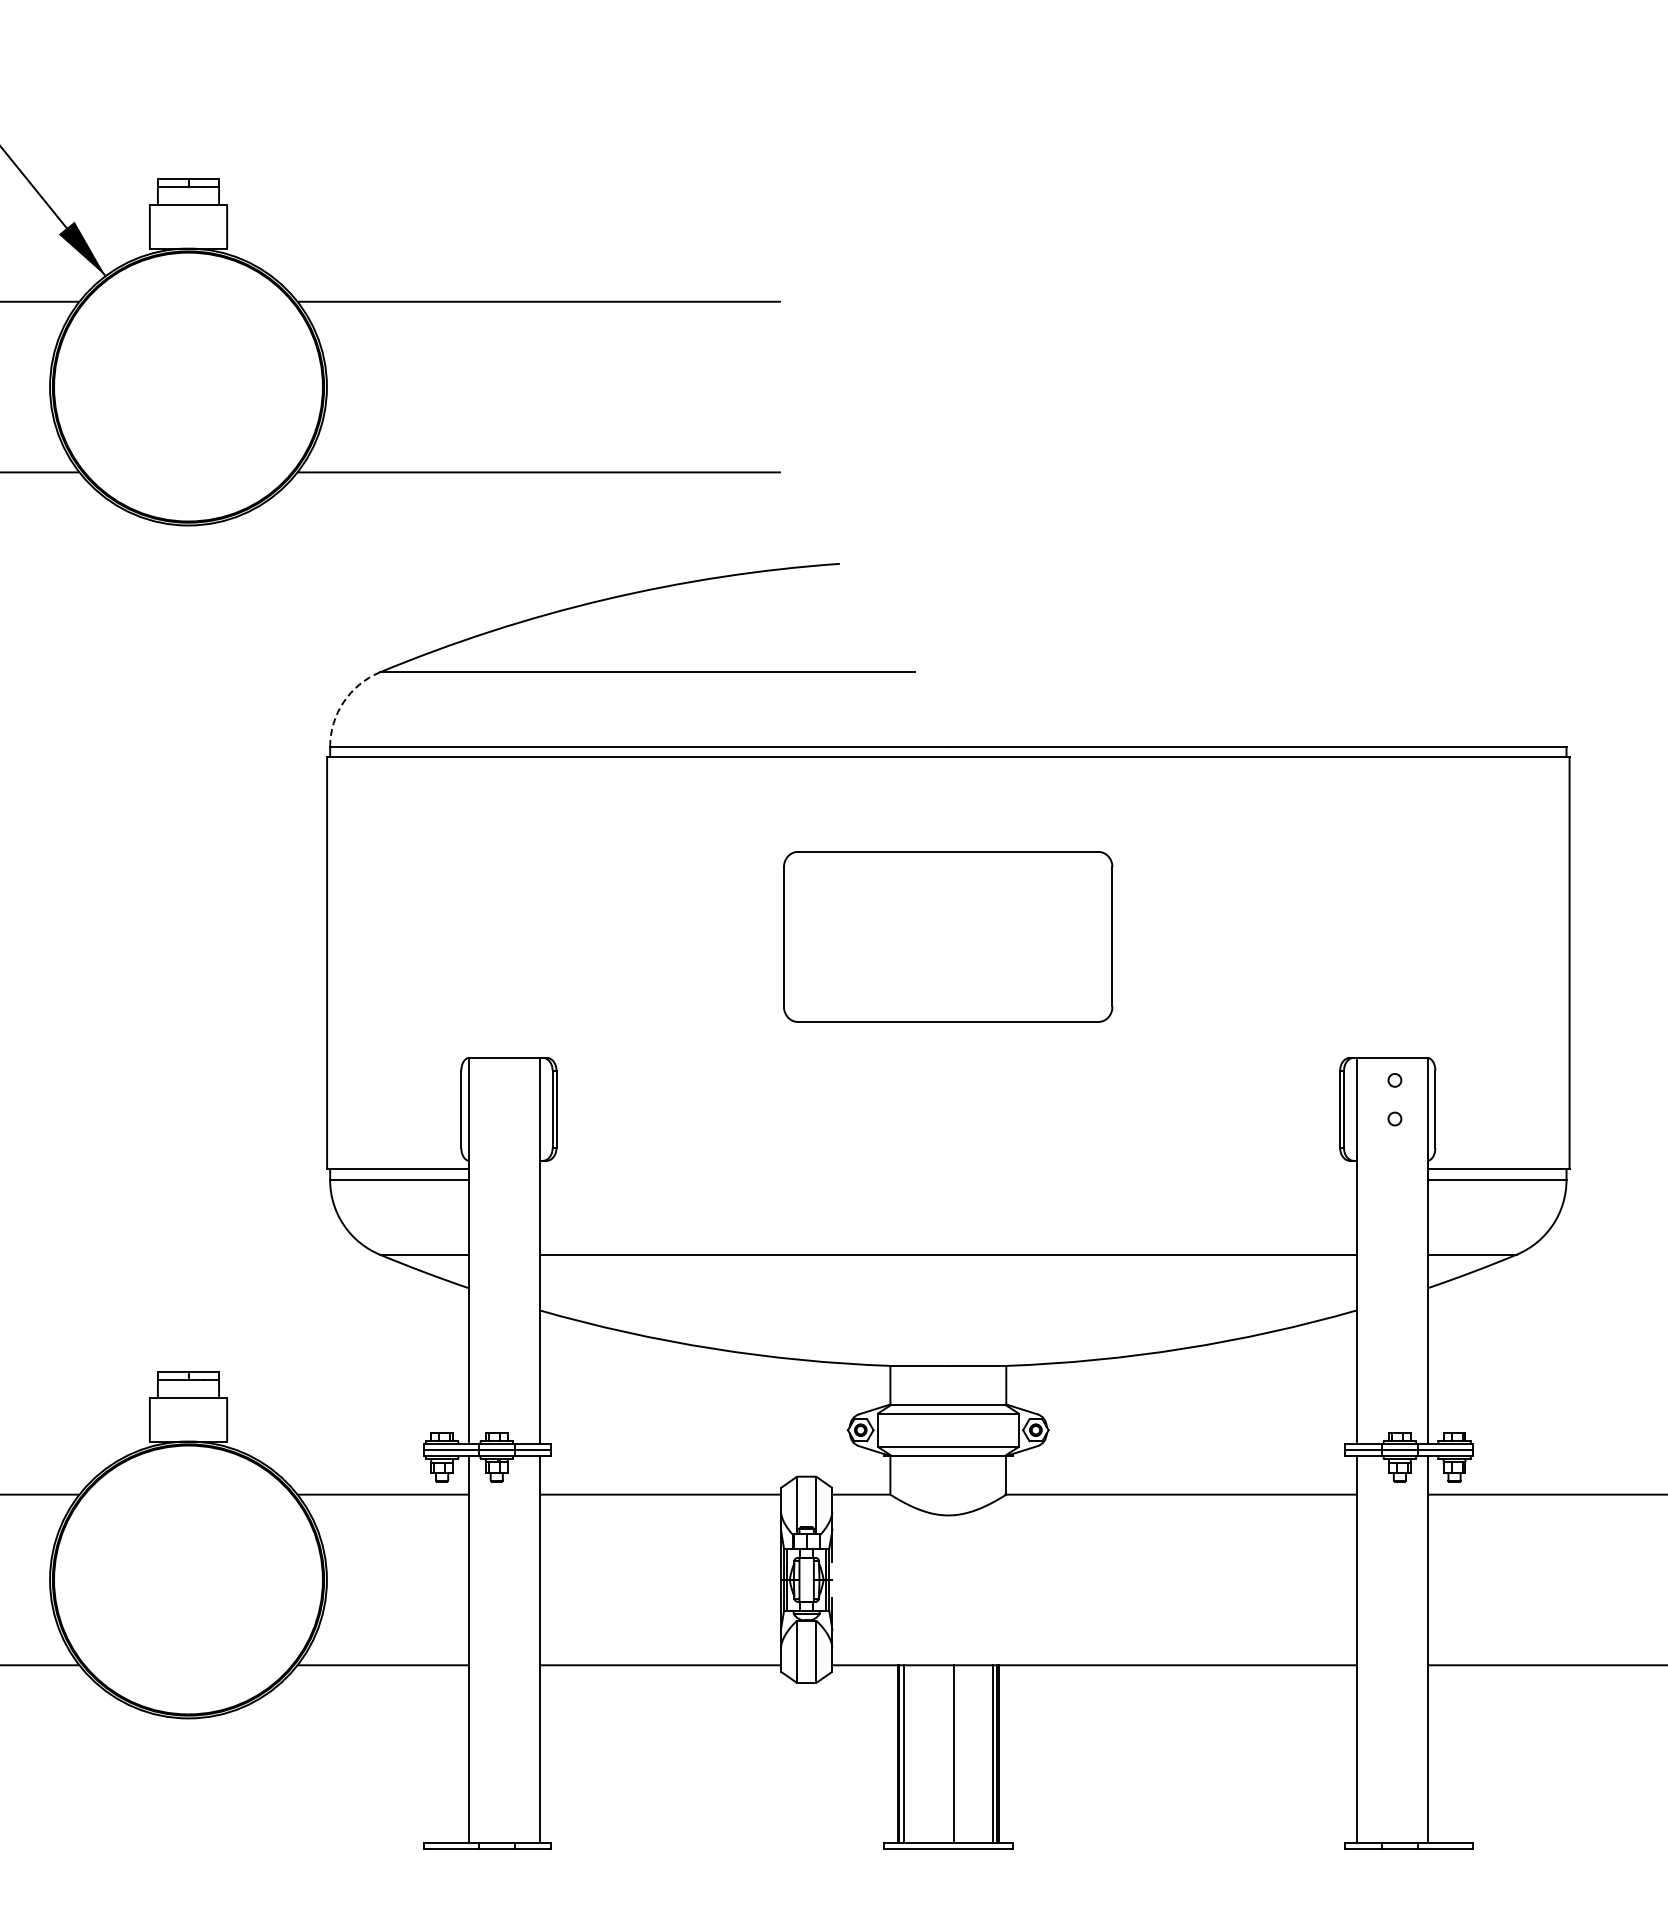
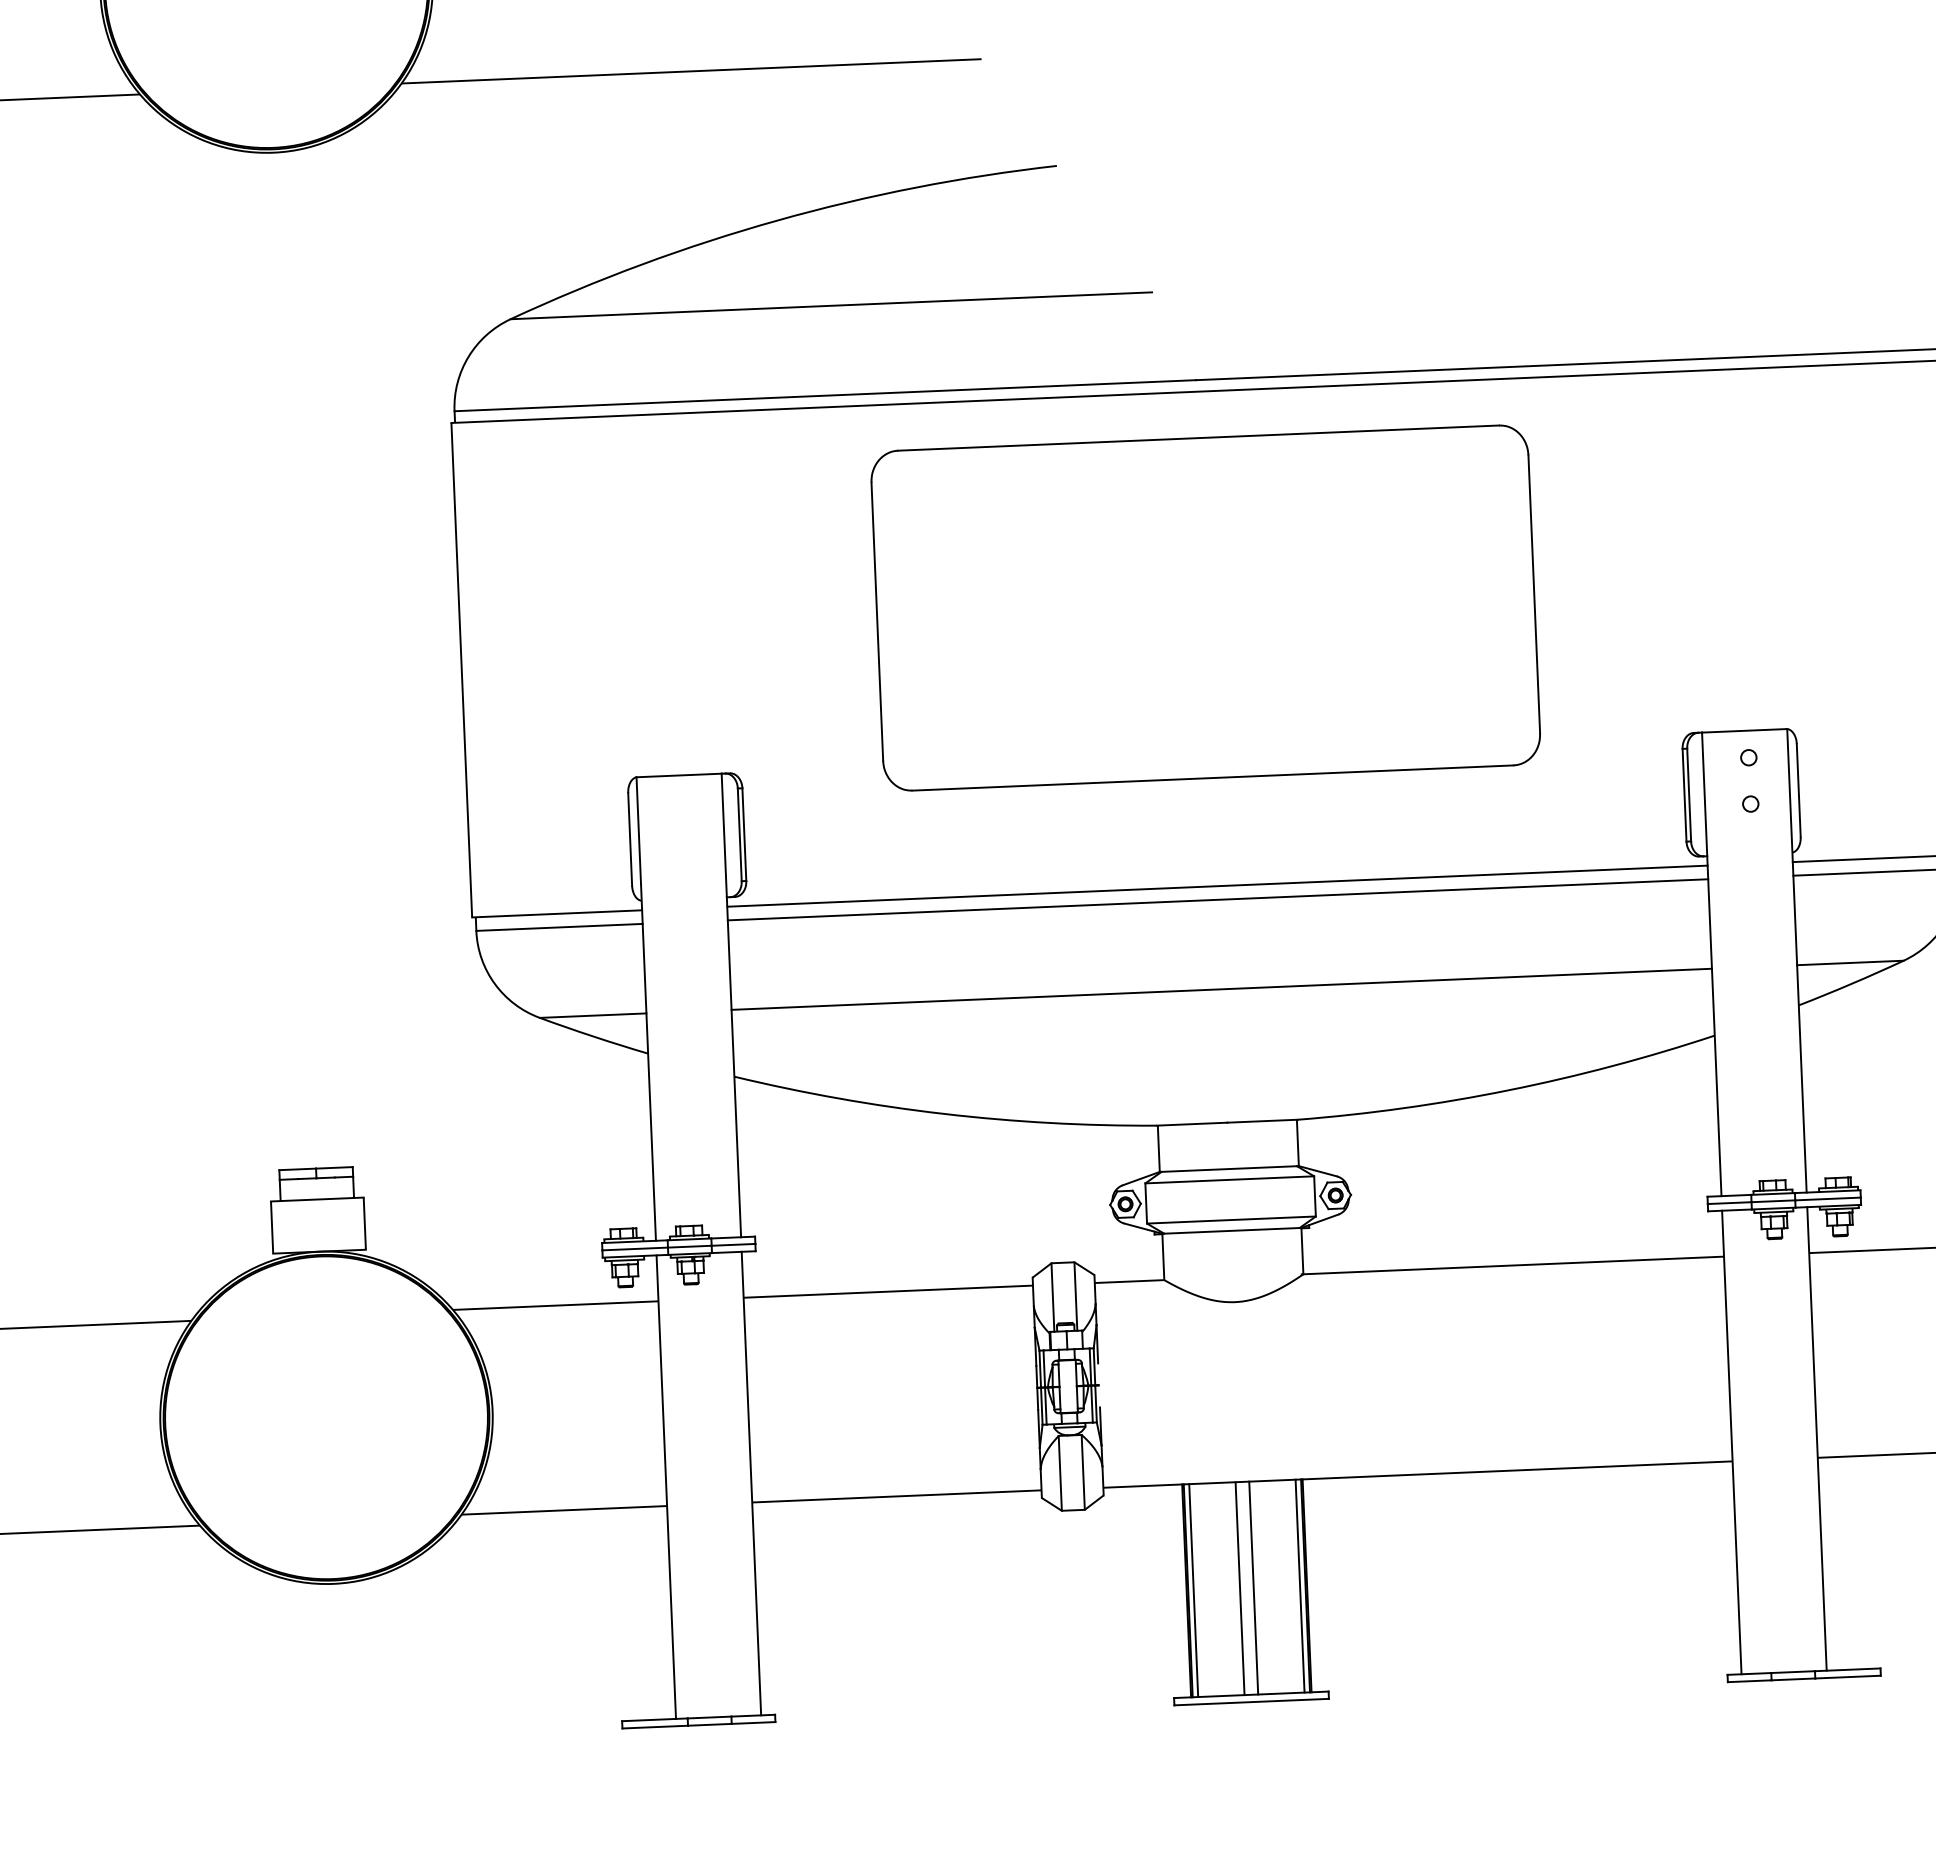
arc: (343, 702) -> (468, 357), dashed -> solid
part: (947, 936) -> (1204, 607), size x1.67
line: (947, 1168) -> (1216, 885), added
line: (947, 1180) -> (1217, 900), added
line: (942, 1753) -> (1239, 1588), added

